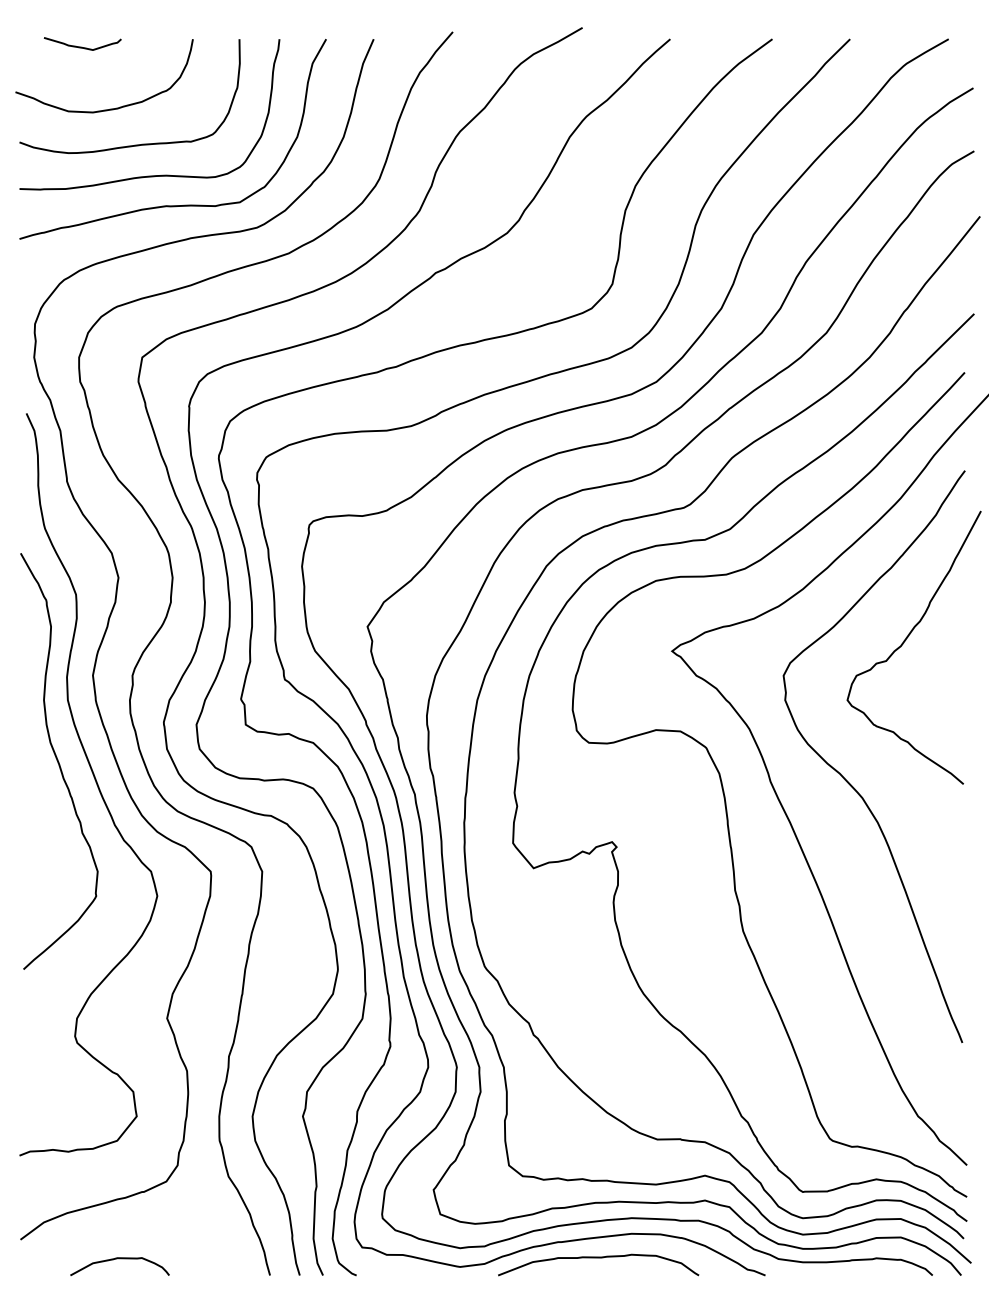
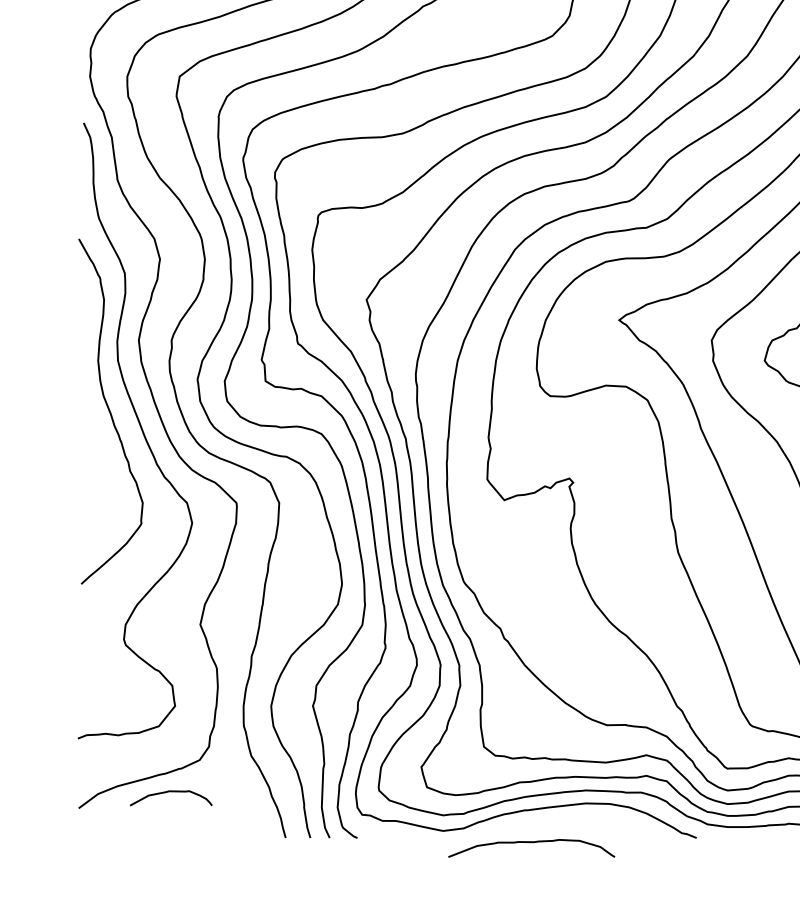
curve: (598, 1258) -> (531, 842), moved
curve: (119, 1259) -> (170, 792), moved

